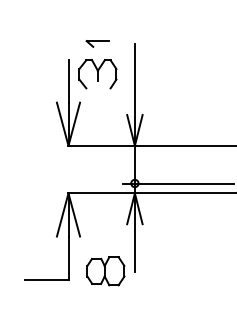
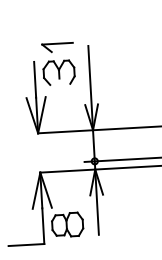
part: (97, 43) -> (57, 47), size x1.67
part: (105, 271) -> (67, 225), moved

